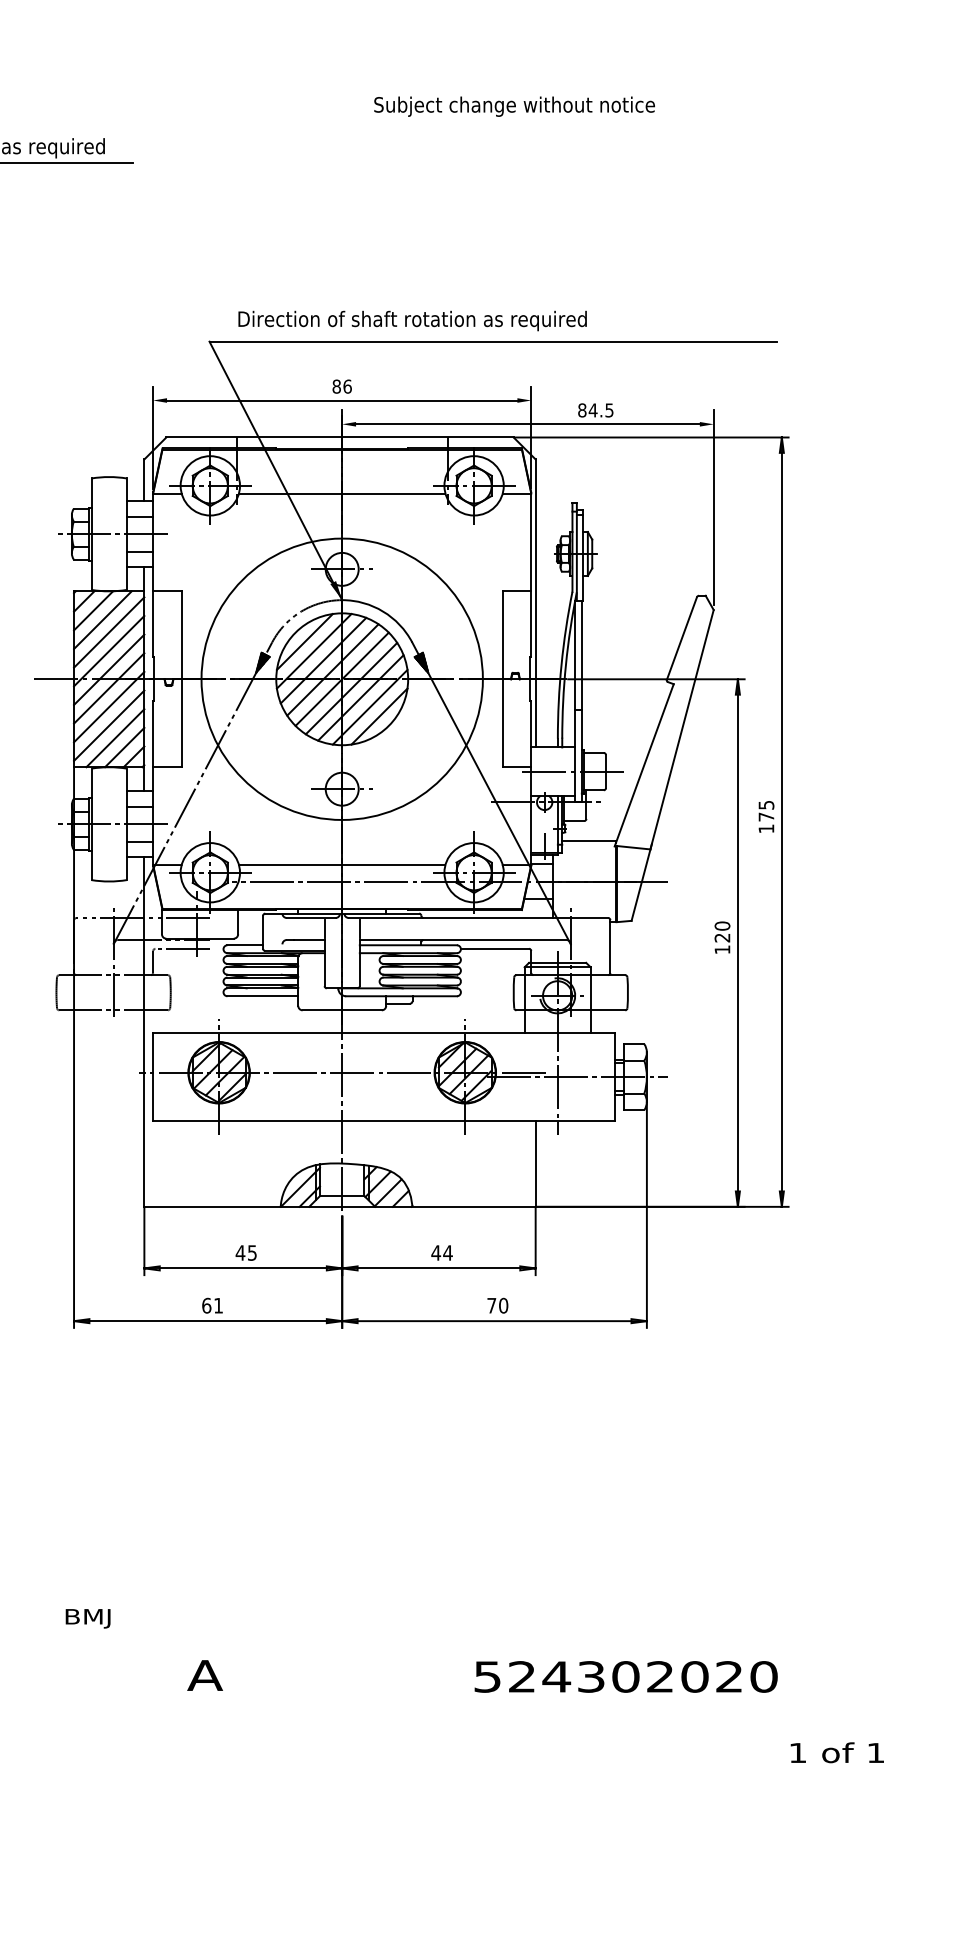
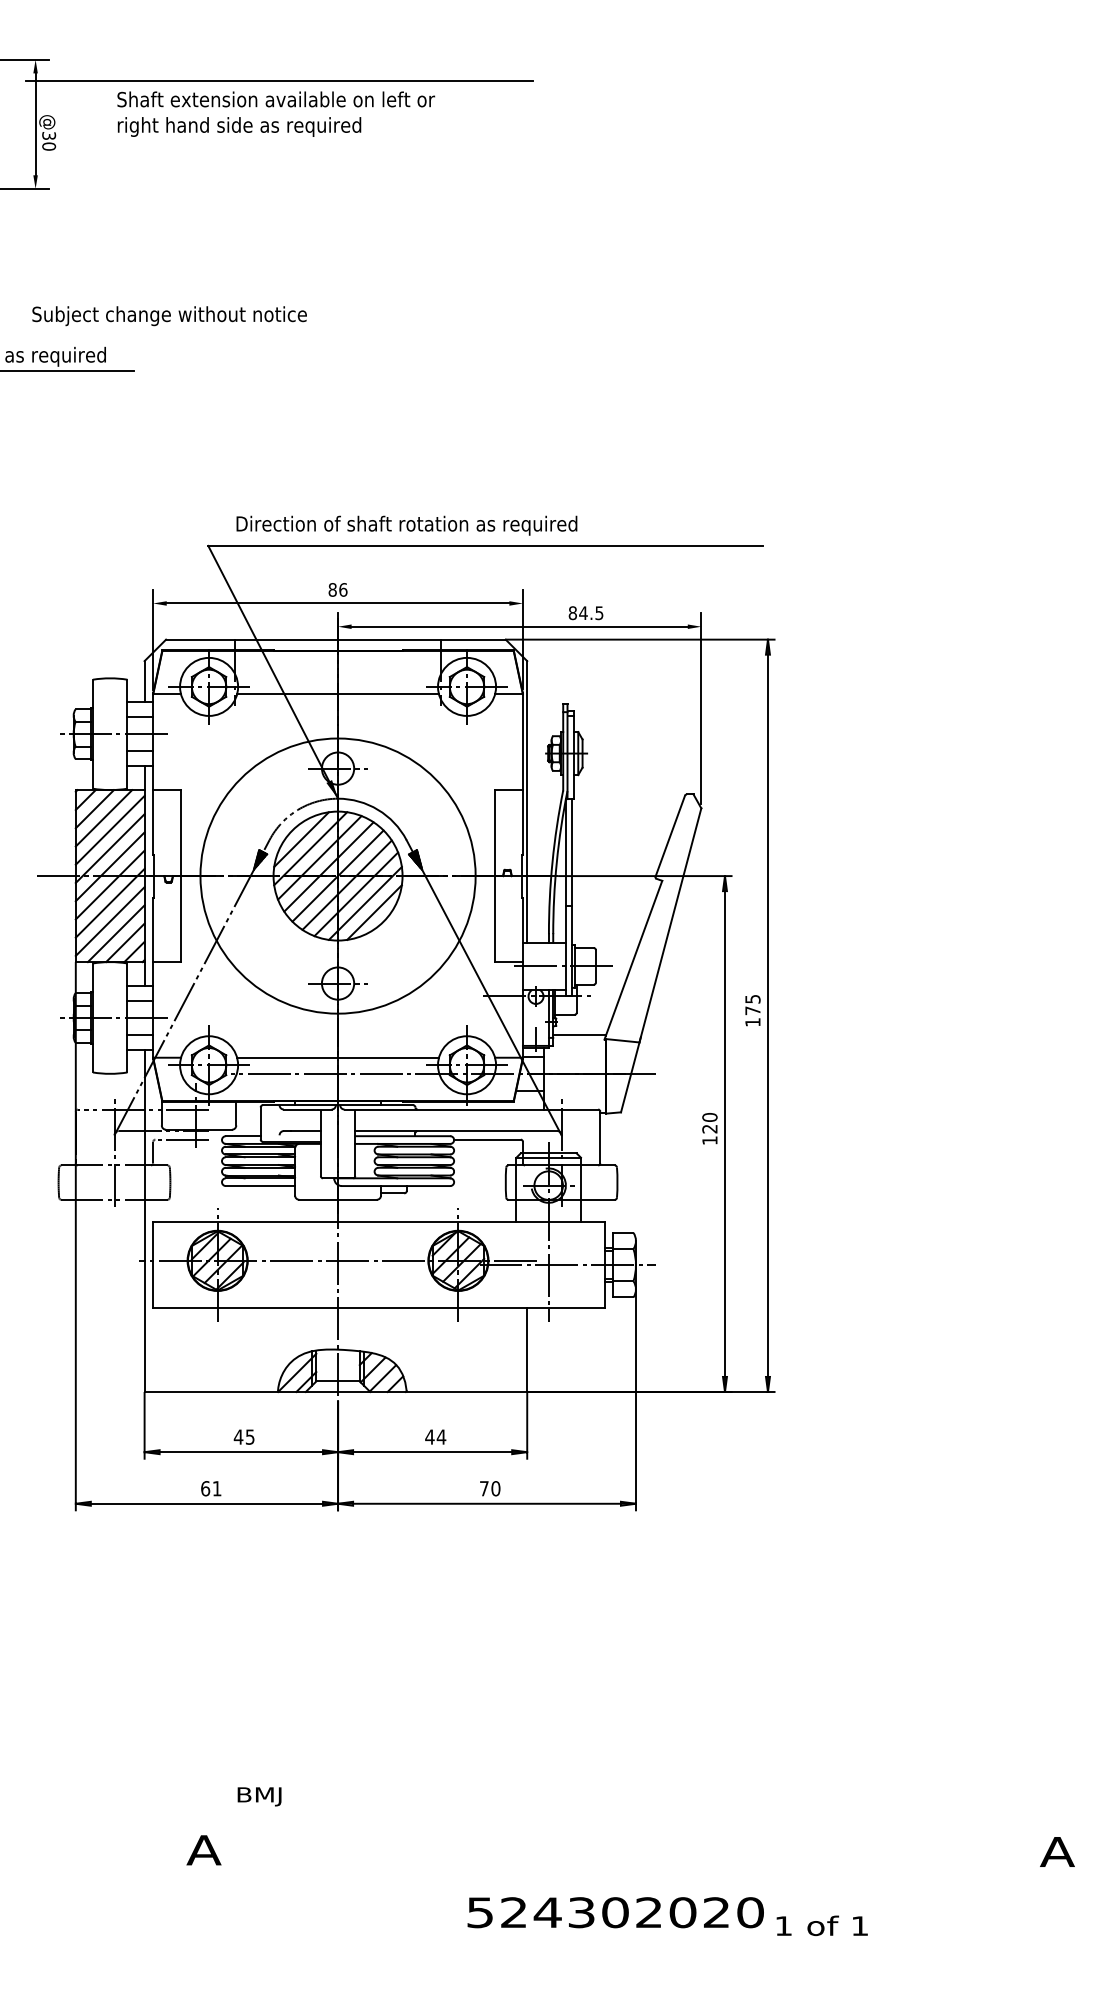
text: (514, 107) -> (169, 316), moved
text: (88, 1618) -> (259, 1796), moved
text: (625, 1676) -> (615, 1912), moved

